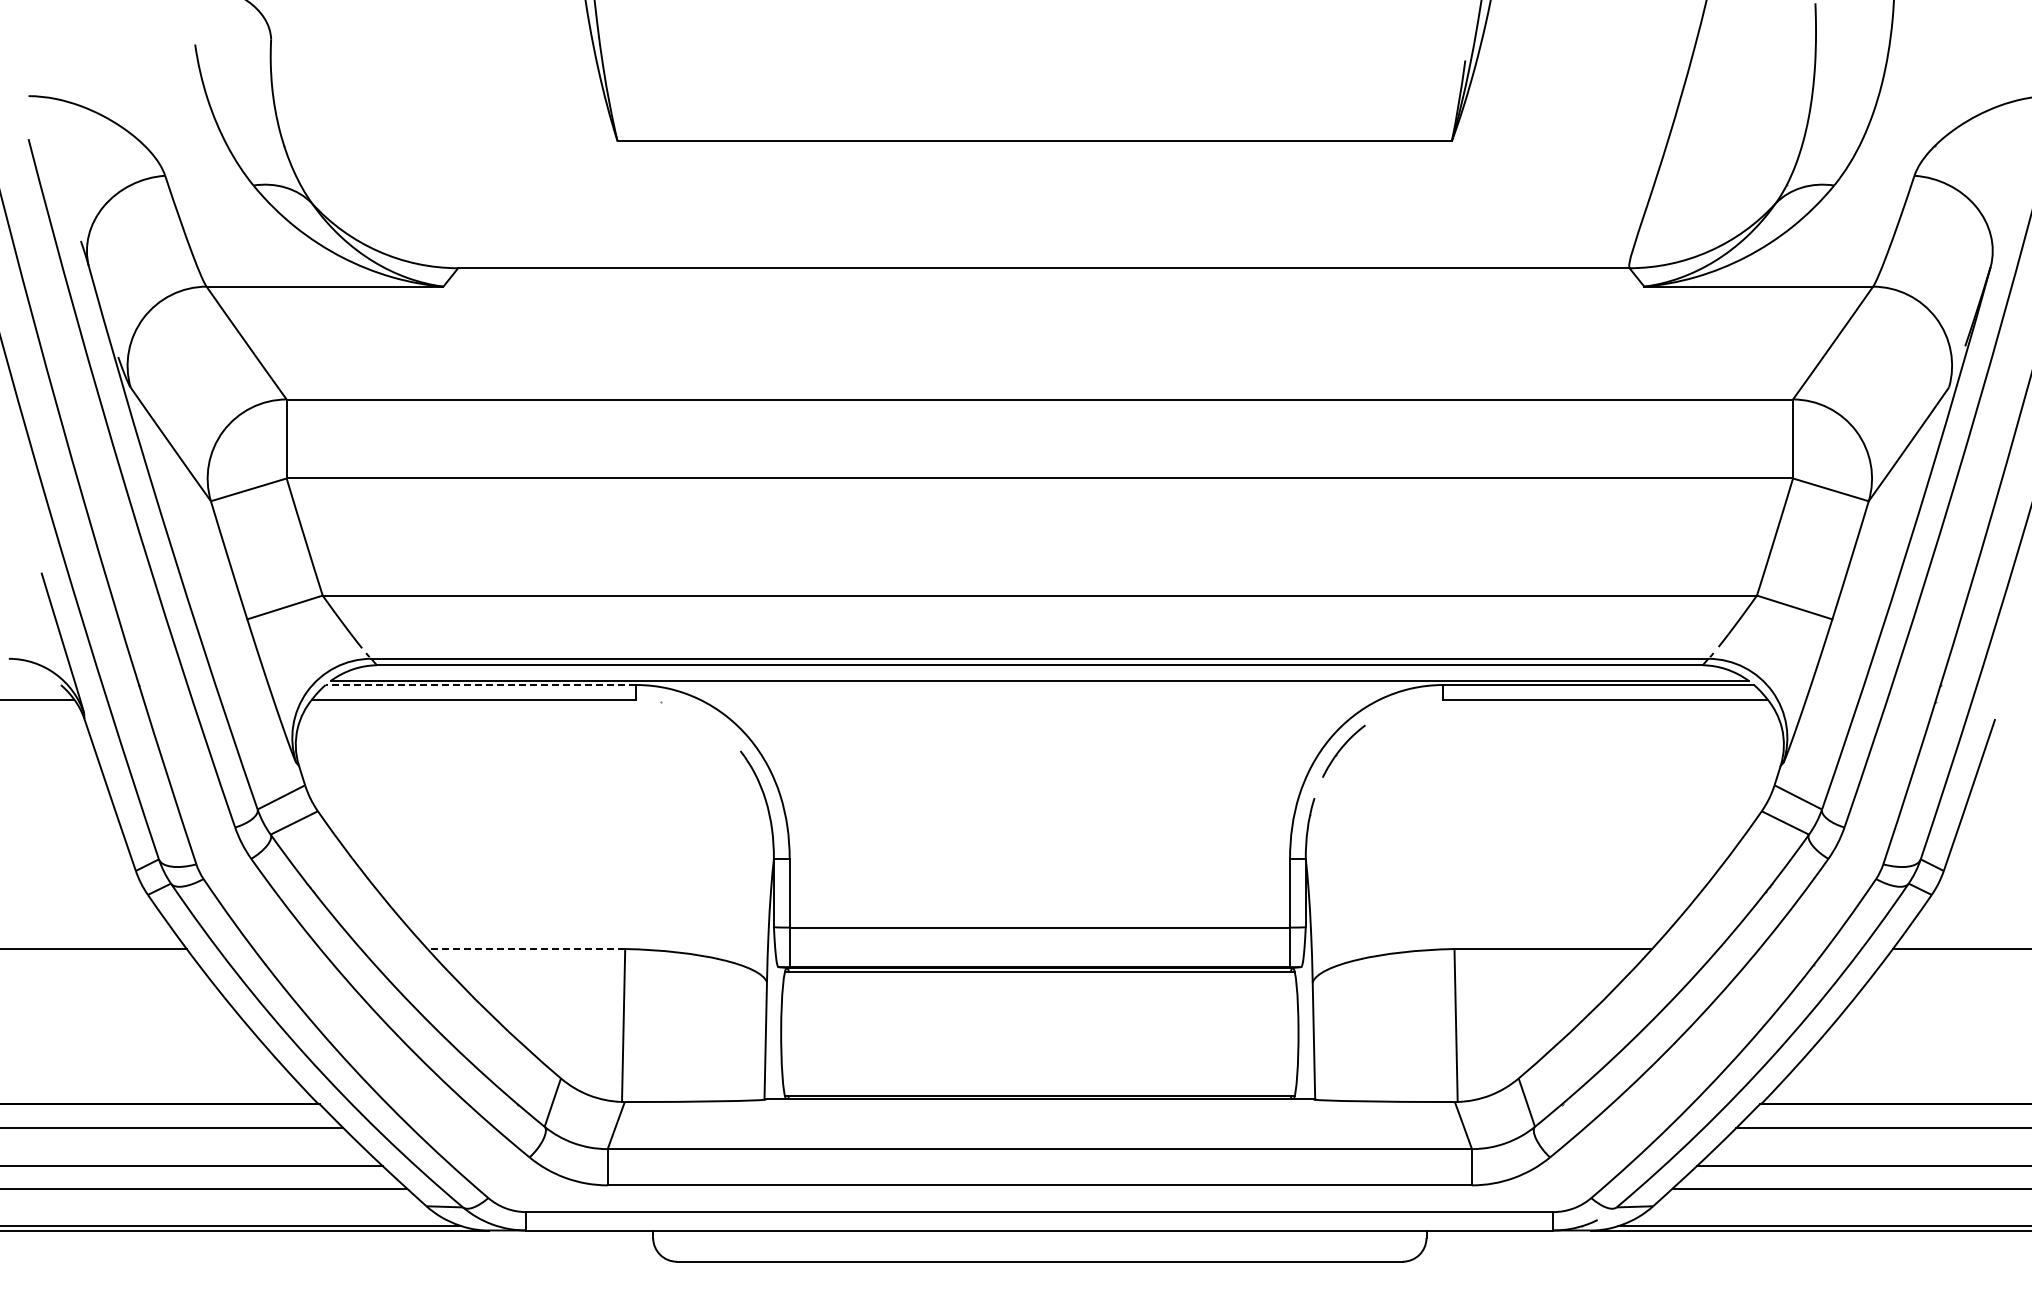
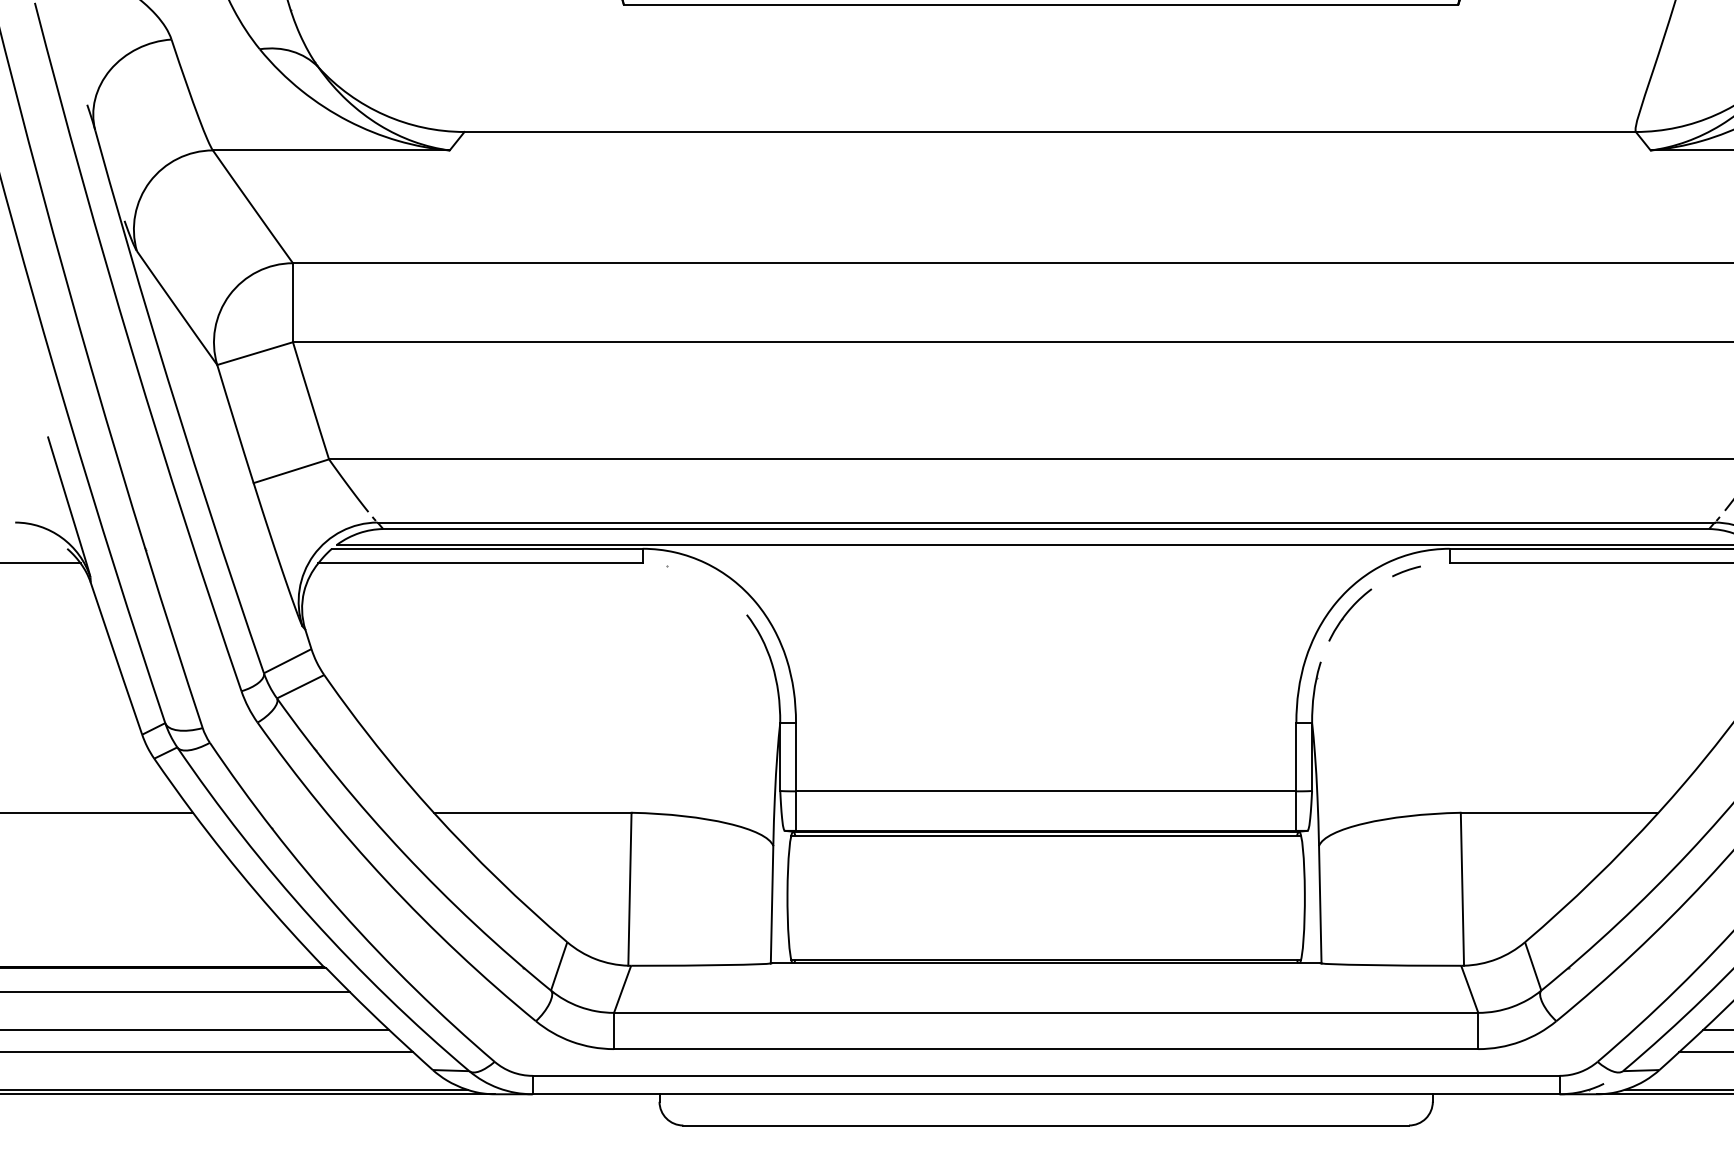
line: (480, 685) -> (486, 549), dashed -> solid
line: (1400, 707) -> (1406, 571), added
line: (526, 949) -> (532, 813), dashed -> solid

